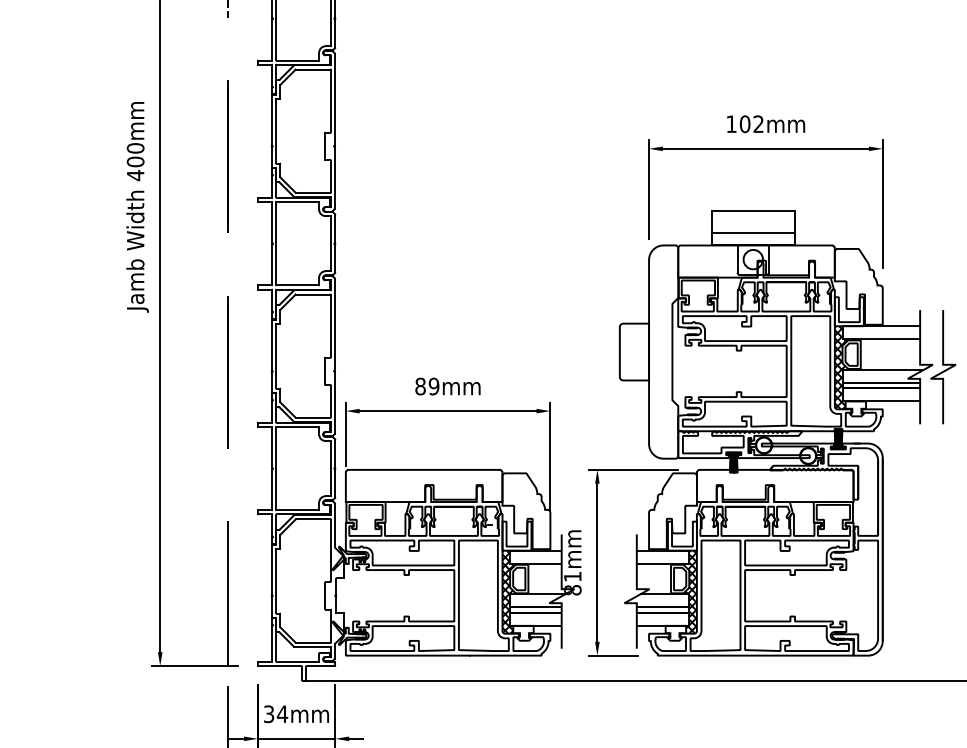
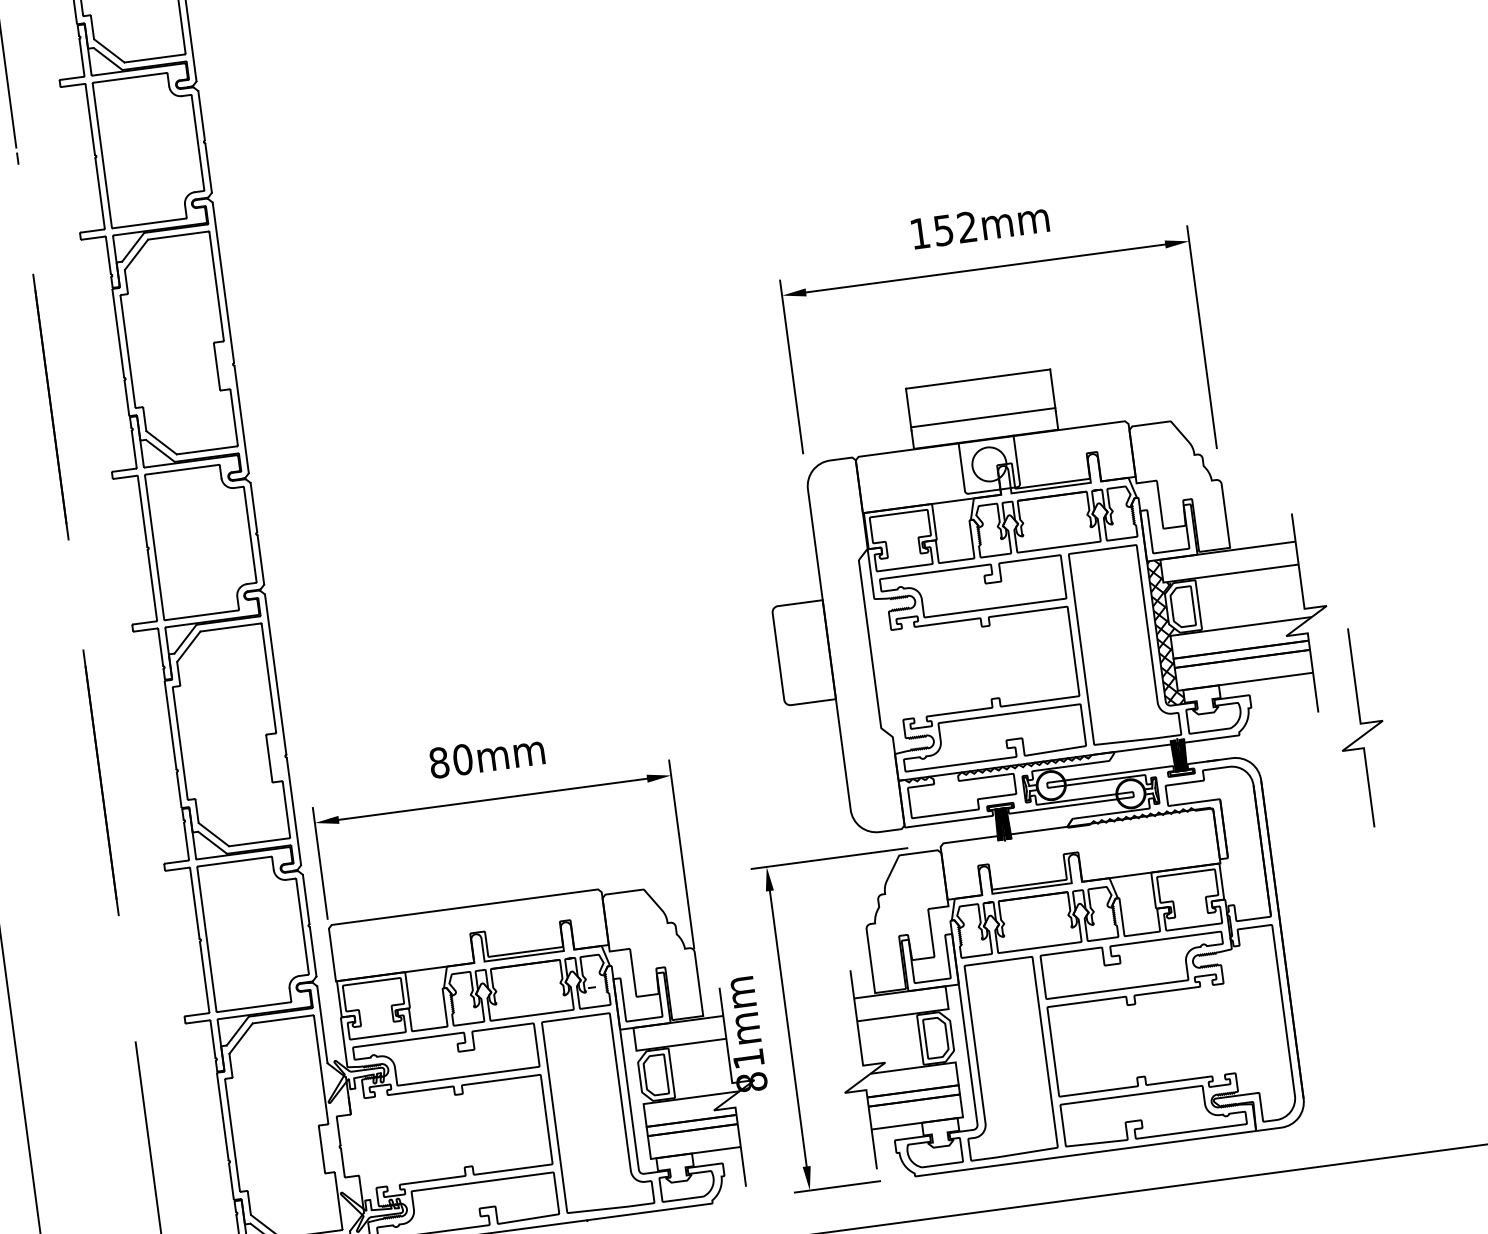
text: (744, 124) -> (942, 231), 102mm -> 152mm
part: (943, 367) -> (1361, 728), moved
text: (433, 386) -> (461, 759), 89mm -> 80mm
hatch: (508, 591) -> (640, 1099), removed
hatch: (690, 591) -> (957, 1057), removed

